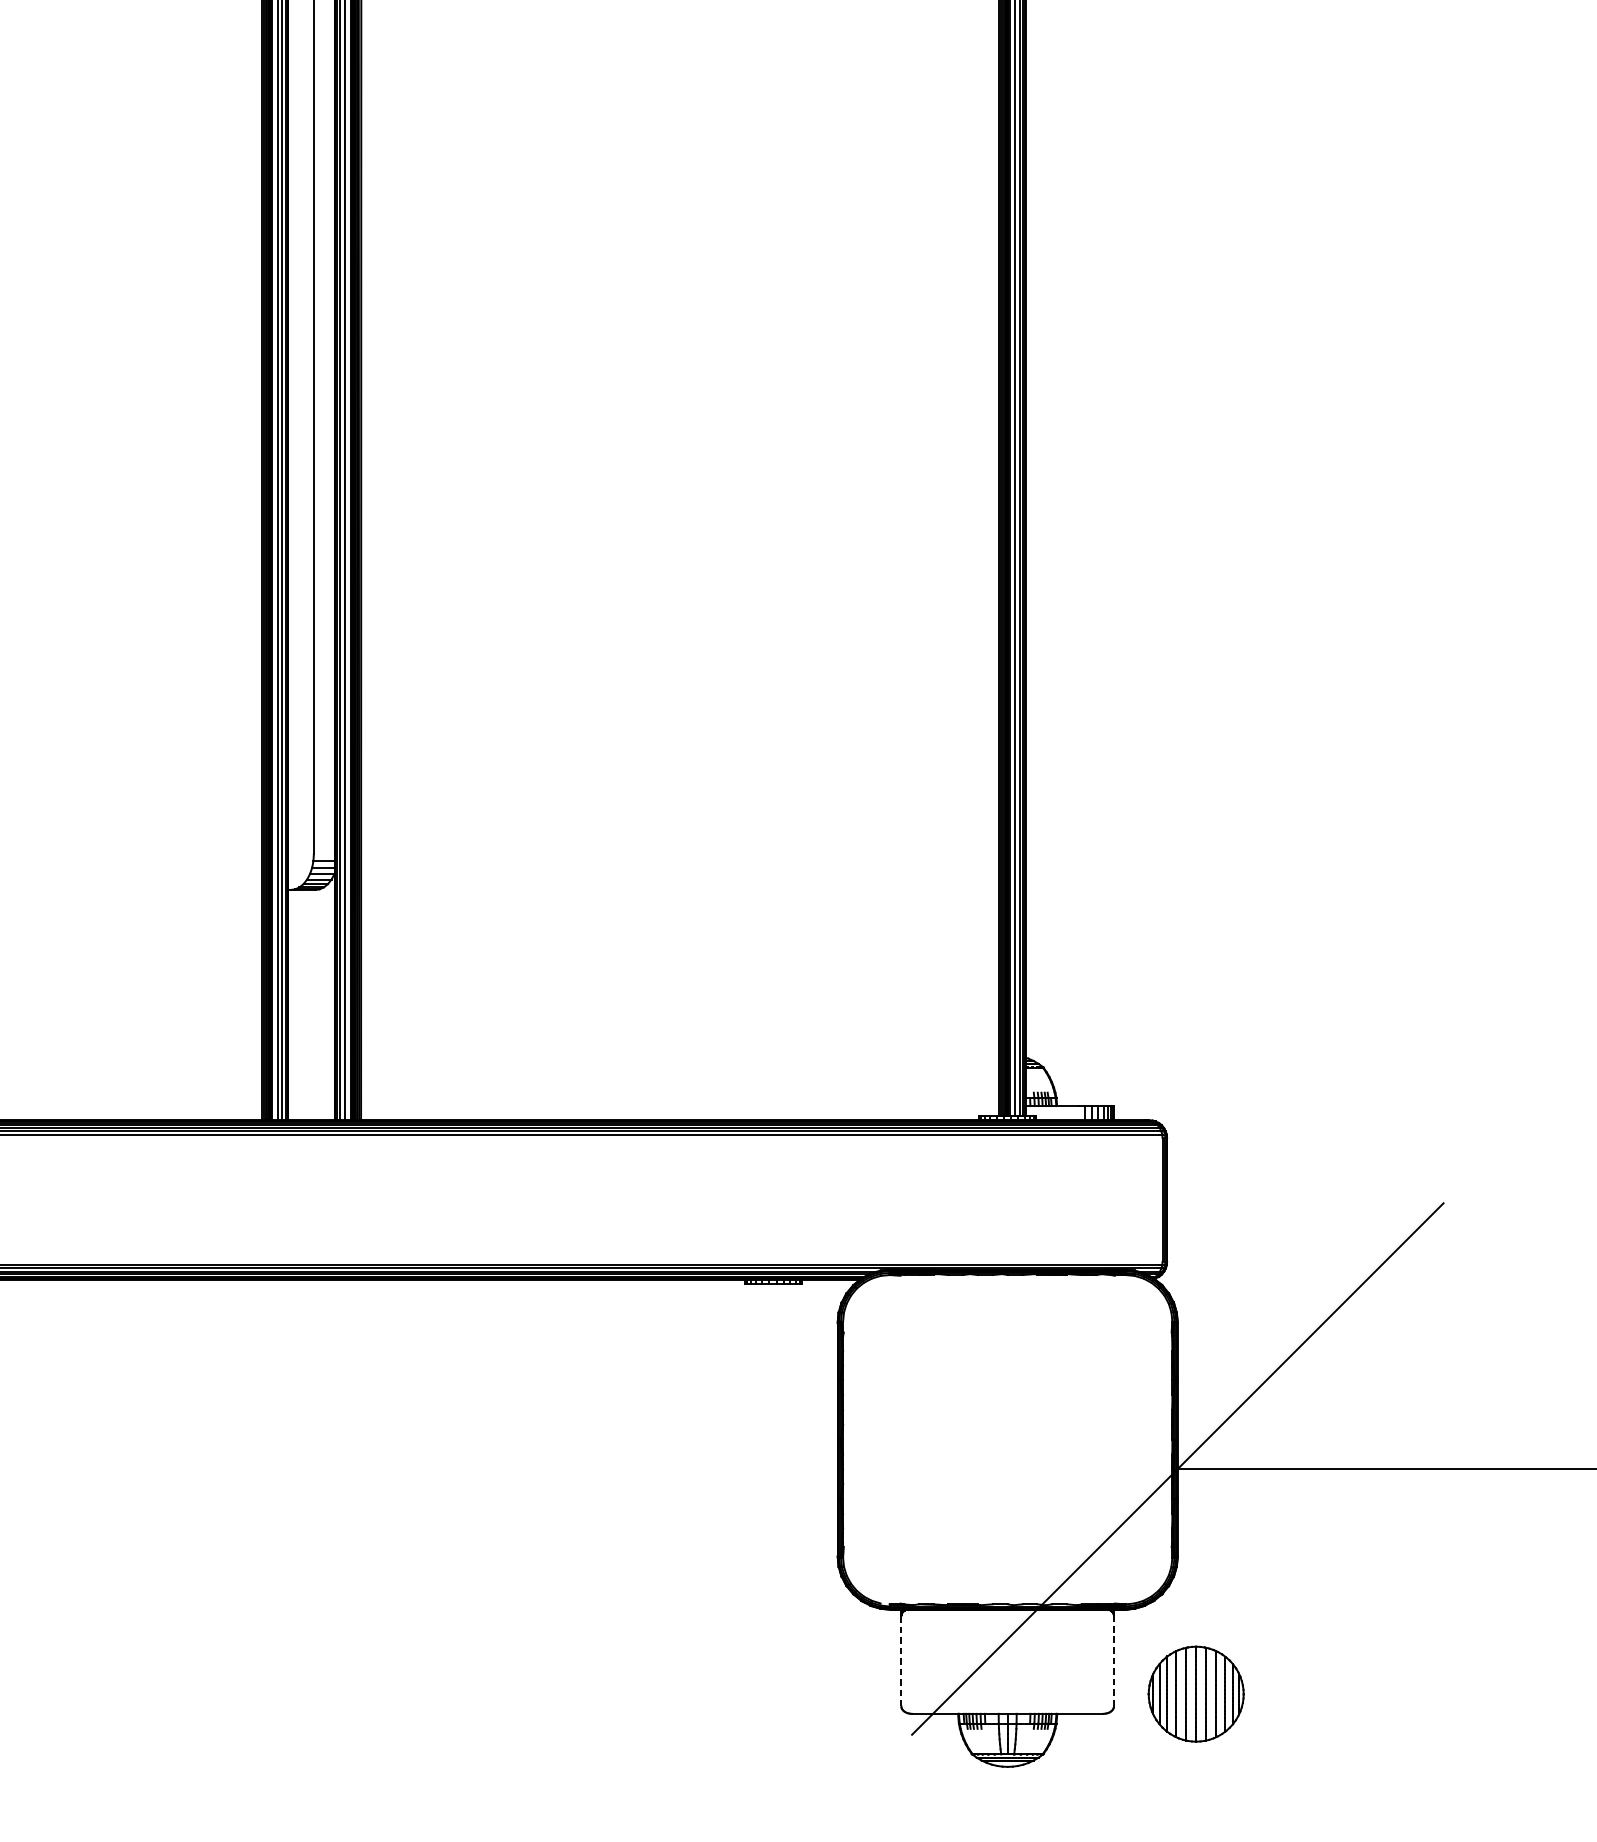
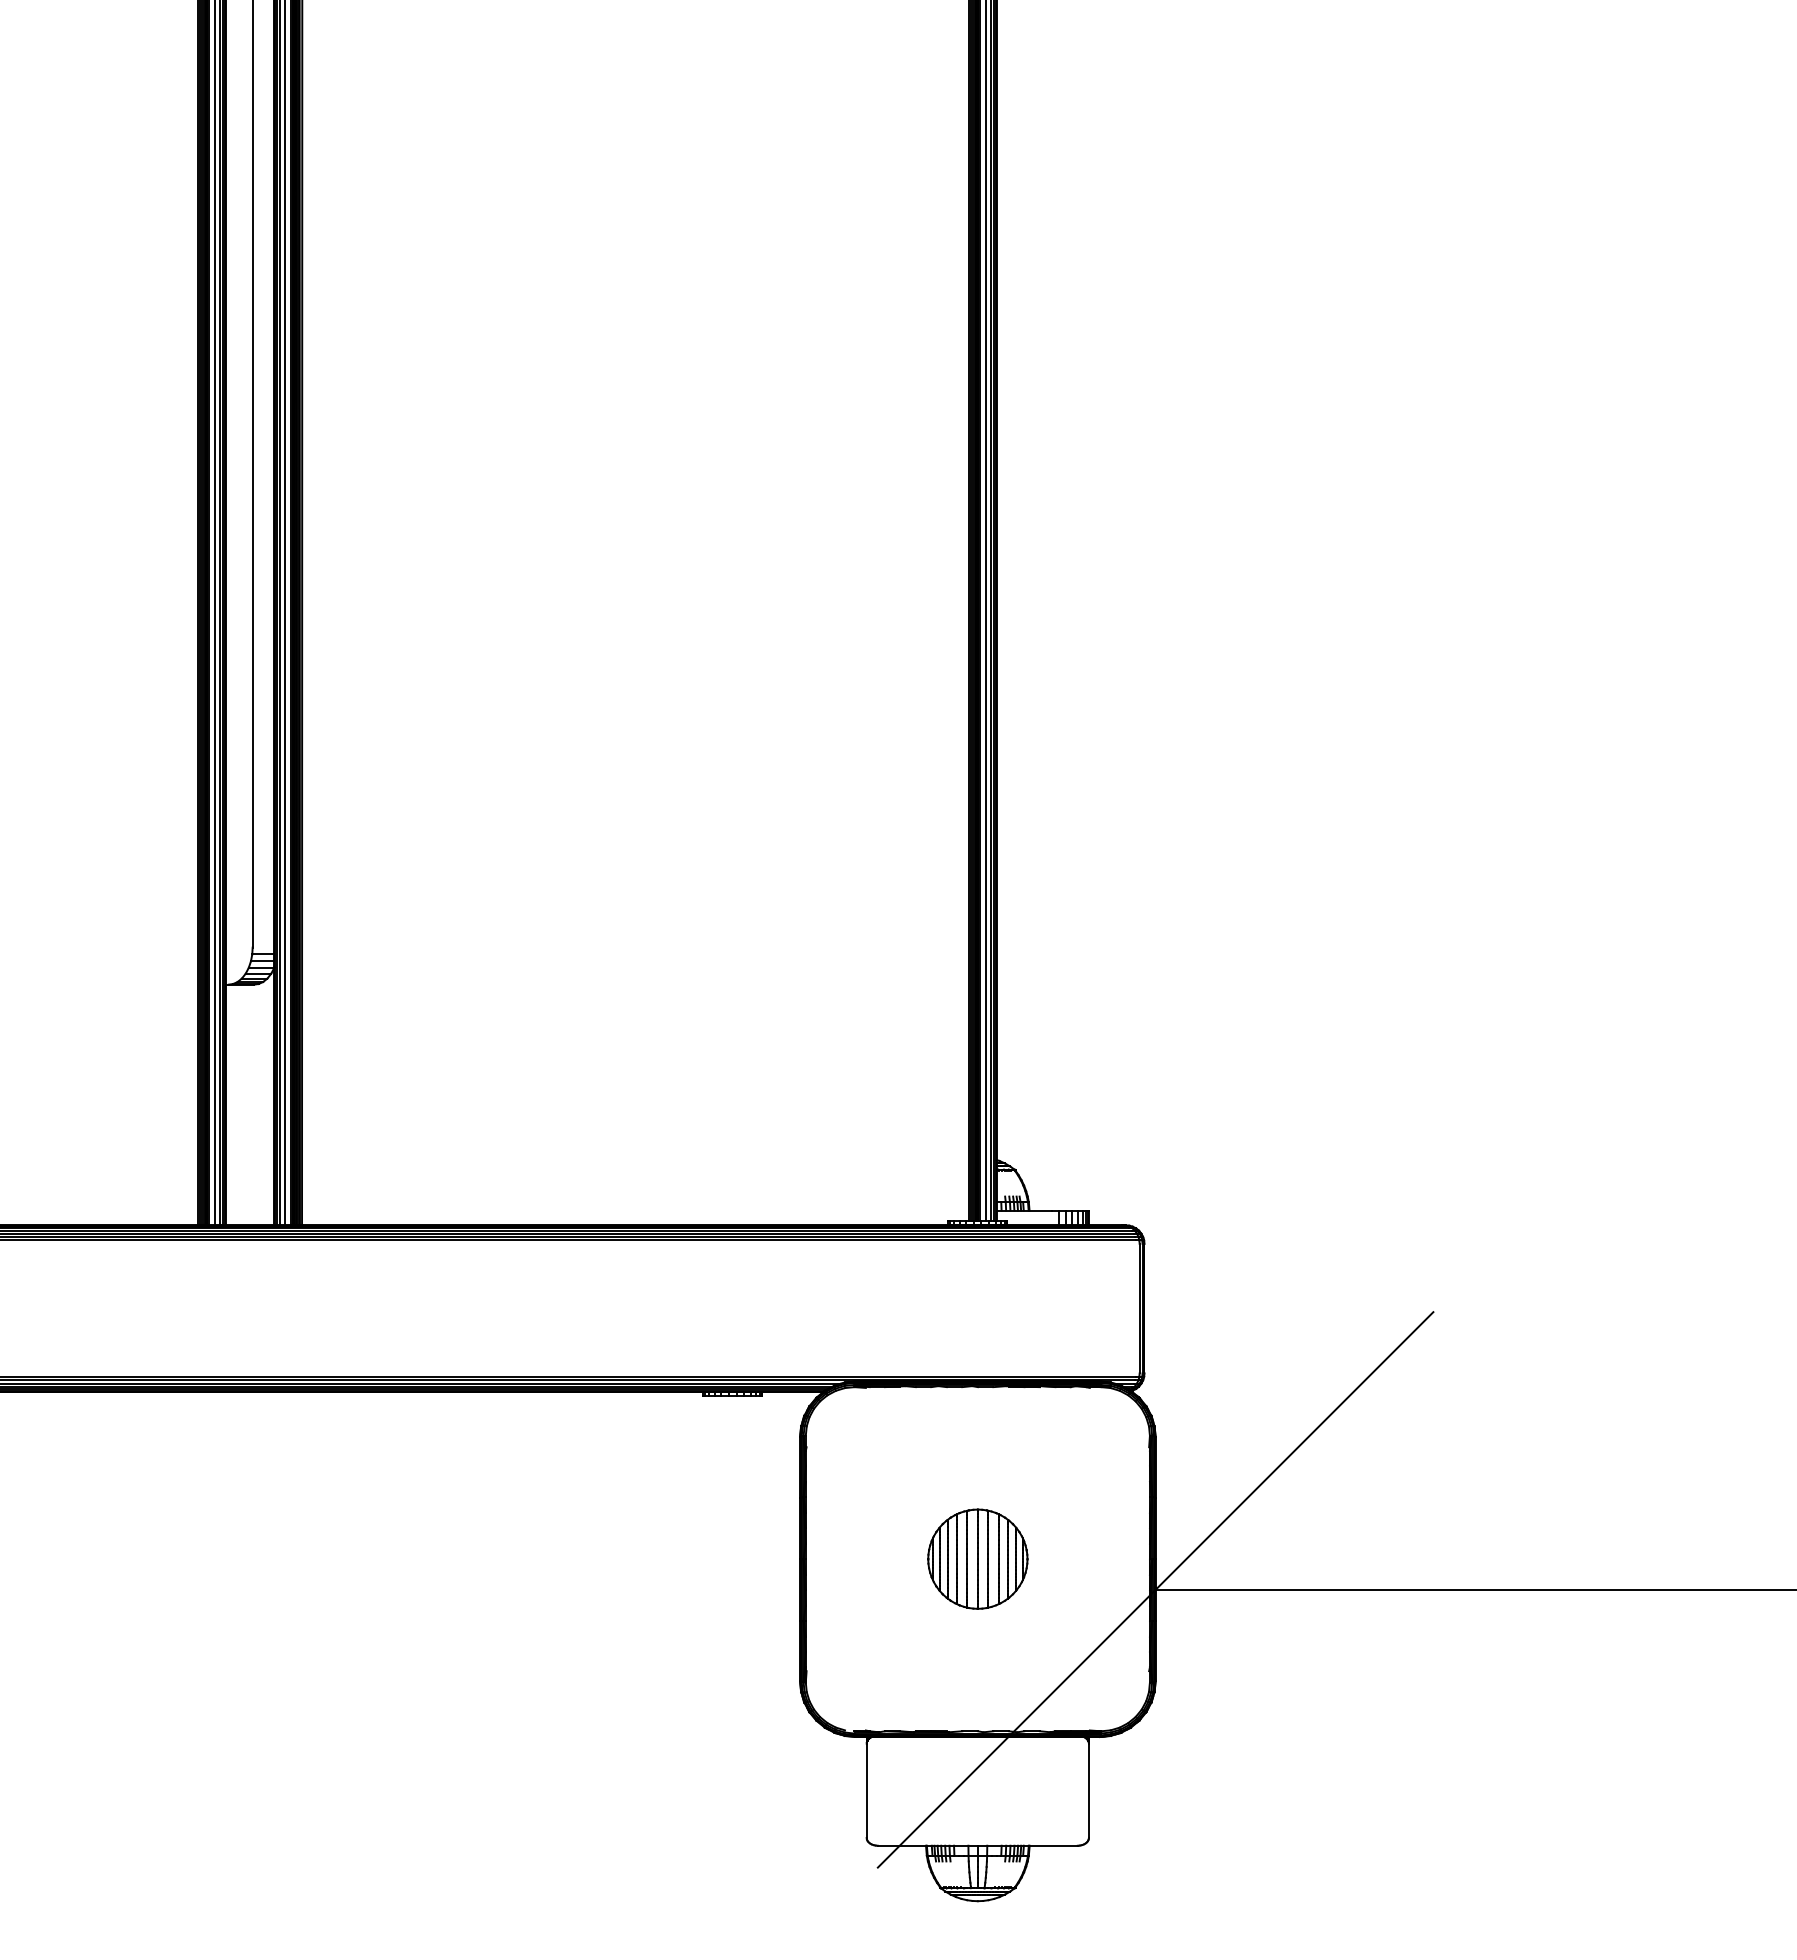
line: (1113, 1660) -> (1088, 1790), dashed -> solid
line: (901, 1661) -> (866, 1791), dashed -> solid
part: (1195, 1693) -> (977, 1558), moved

